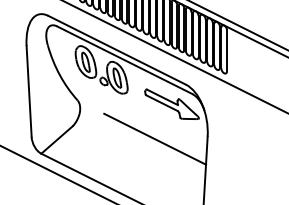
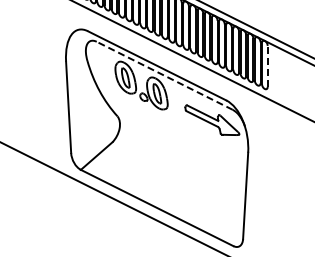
line: (226, 50) -> (267, 66), solid -> dashed
line: (124, 59) -> (164, 75), solid -> dashed
line: (155, 138) -> (195, 154), removed

